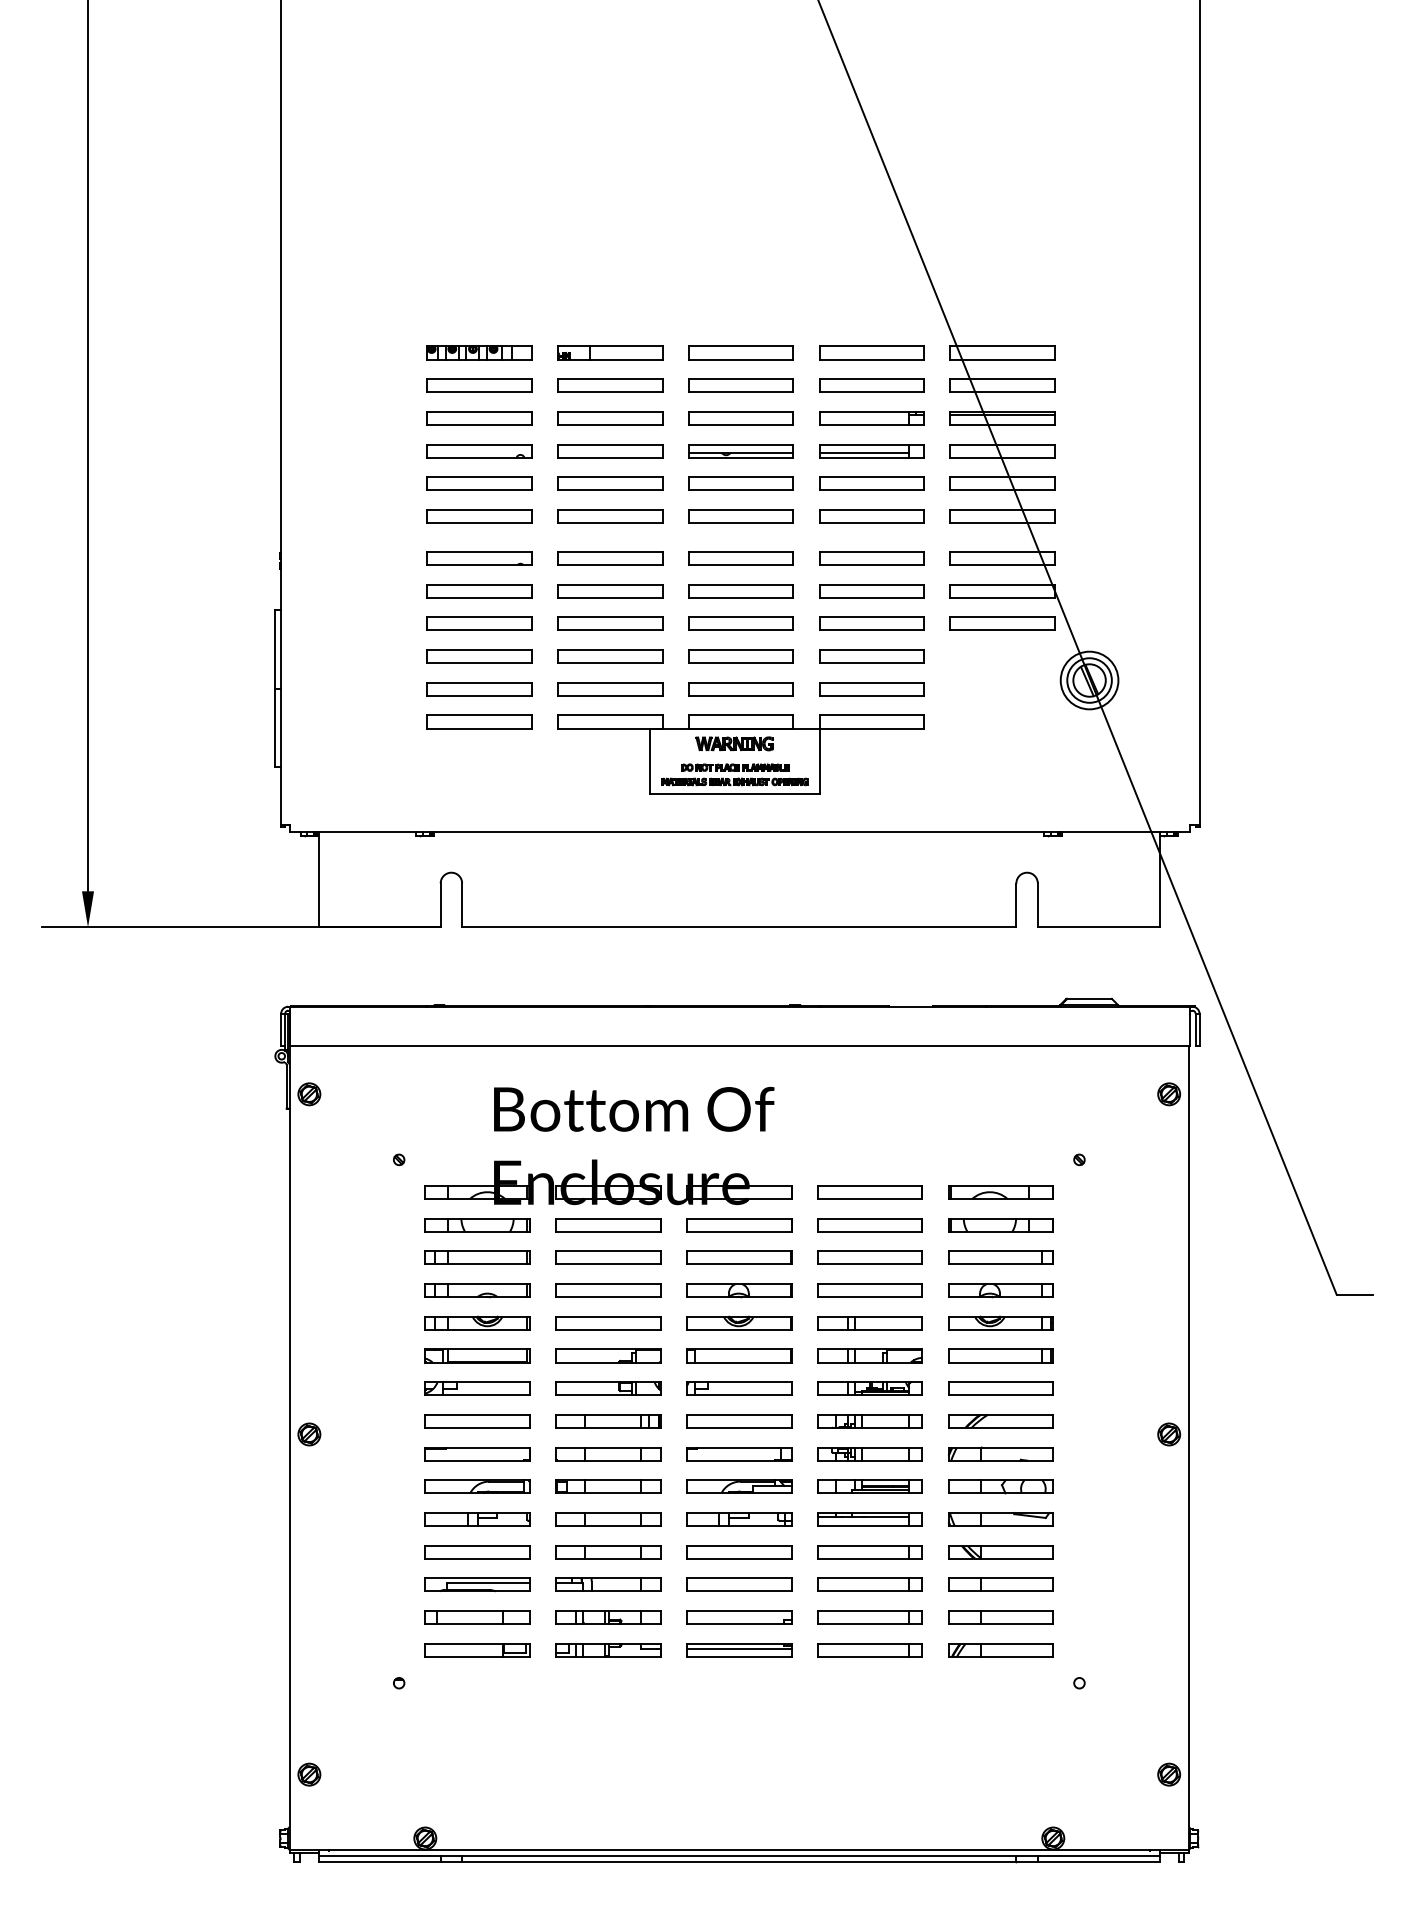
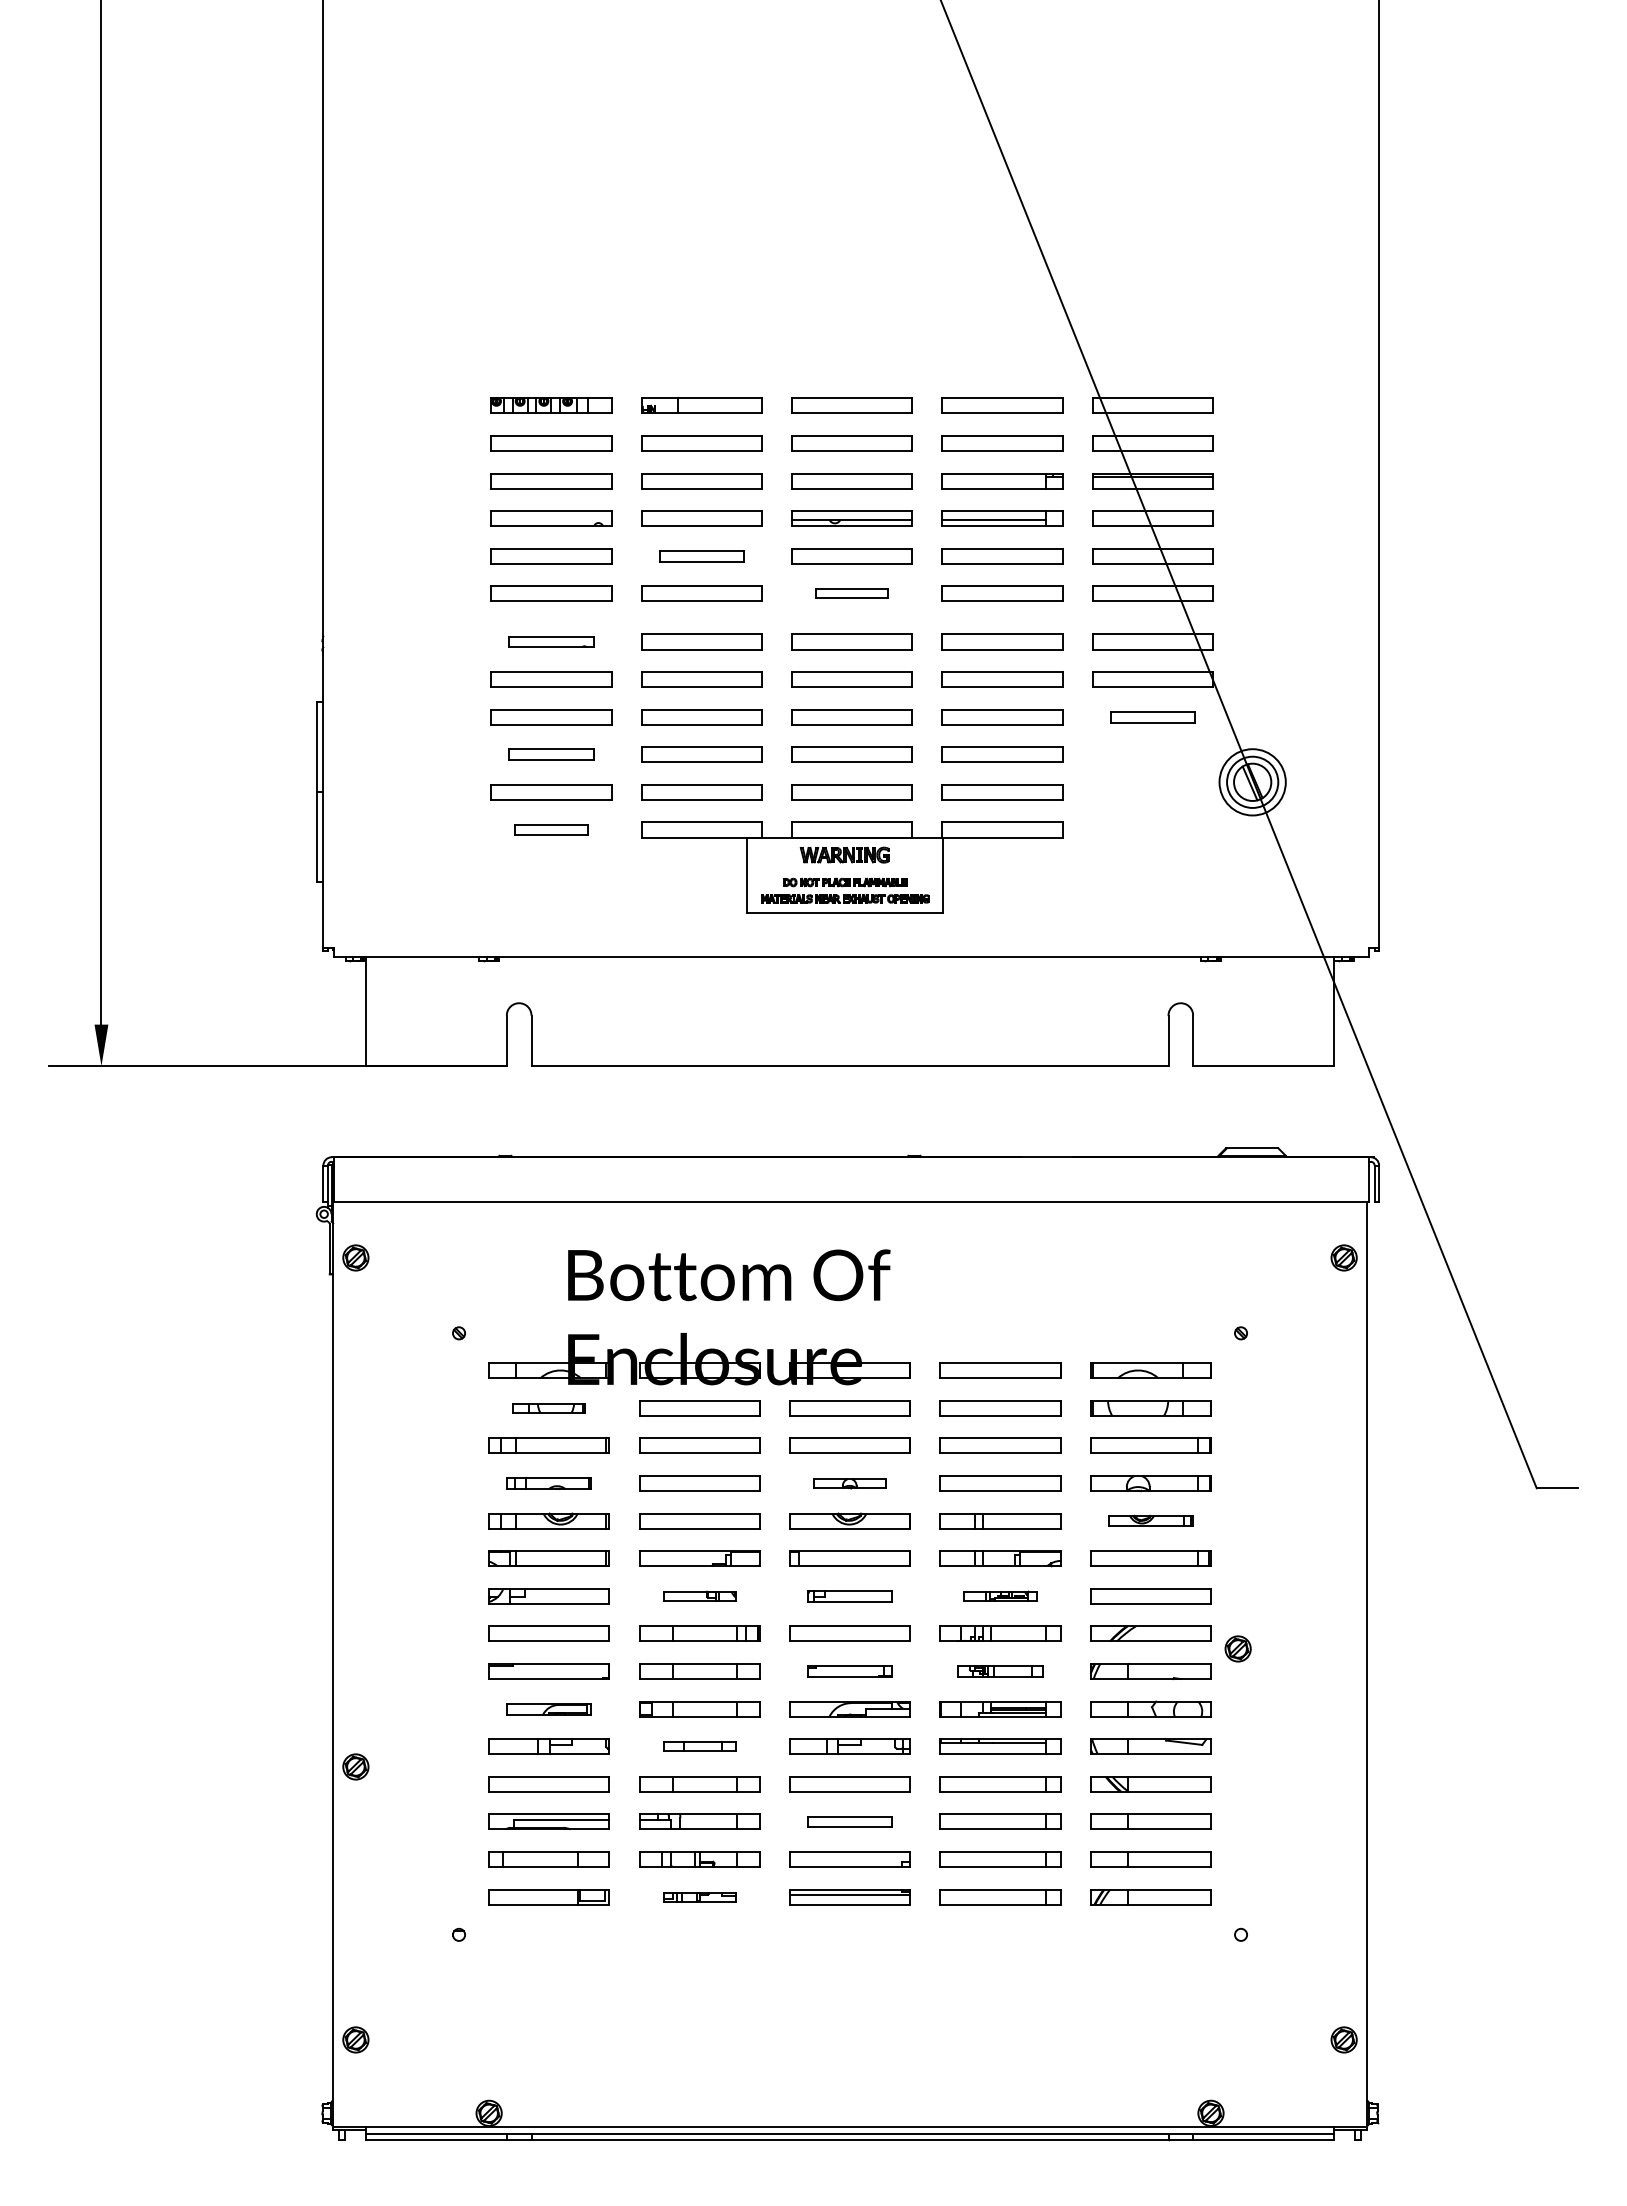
part: (610, 484) -> (701, 556), size x0.7
part: (740, 516) -> (851, 593), size x0.6
part: (479, 557) -> (551, 641), size x0.7
part: (1002, 624) -> (1152, 717), size x0.7
part: (479, 656) -> (551, 754), size x0.7
part: (479, 721) -> (551, 829), size x0.6
part: (476, 1225) -> (548, 1408), size x0.6
part: (476, 1290) -> (548, 1483), size x0.7
part: (738, 1290) -> (849, 1483), size x0.6
part: (1000, 1322) -> (1150, 1520), size x0.7
part: (608, 1387) -> (699, 1595), size x0.6
part: (870, 1387) -> (1000, 1595), size x0.6
part: (738, 1388) -> (849, 1596), size x0.7
part: (309, 1434) -> (355, 1766), moved
part: (1168, 1434) -> (1237, 1648), moved
part: (738, 1454) -> (849, 1671), size x0.7
part: (870, 1454) -> (1000, 1671), size x0.7
part: (476, 1487) -> (548, 1709), size x0.7
part: (608, 1519) -> (699, 1746), size x0.6
part: (738, 1584) -> (849, 1821), size x0.7
part: (608, 1650) -> (699, 1897), size x0.6

